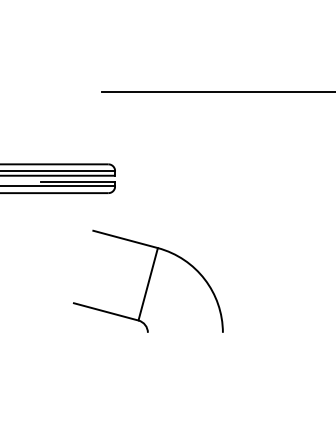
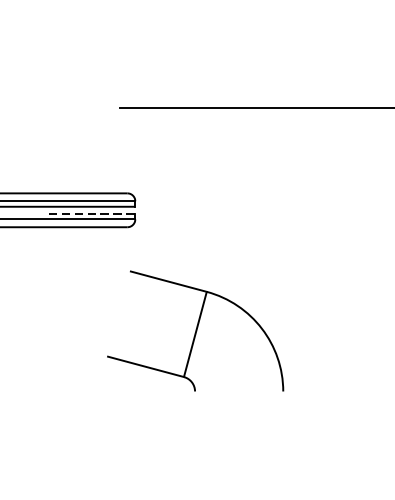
line: (78, 181) -> (92, 213), solid -> dashed
part: (148, 280) -> (195, 329), moved

